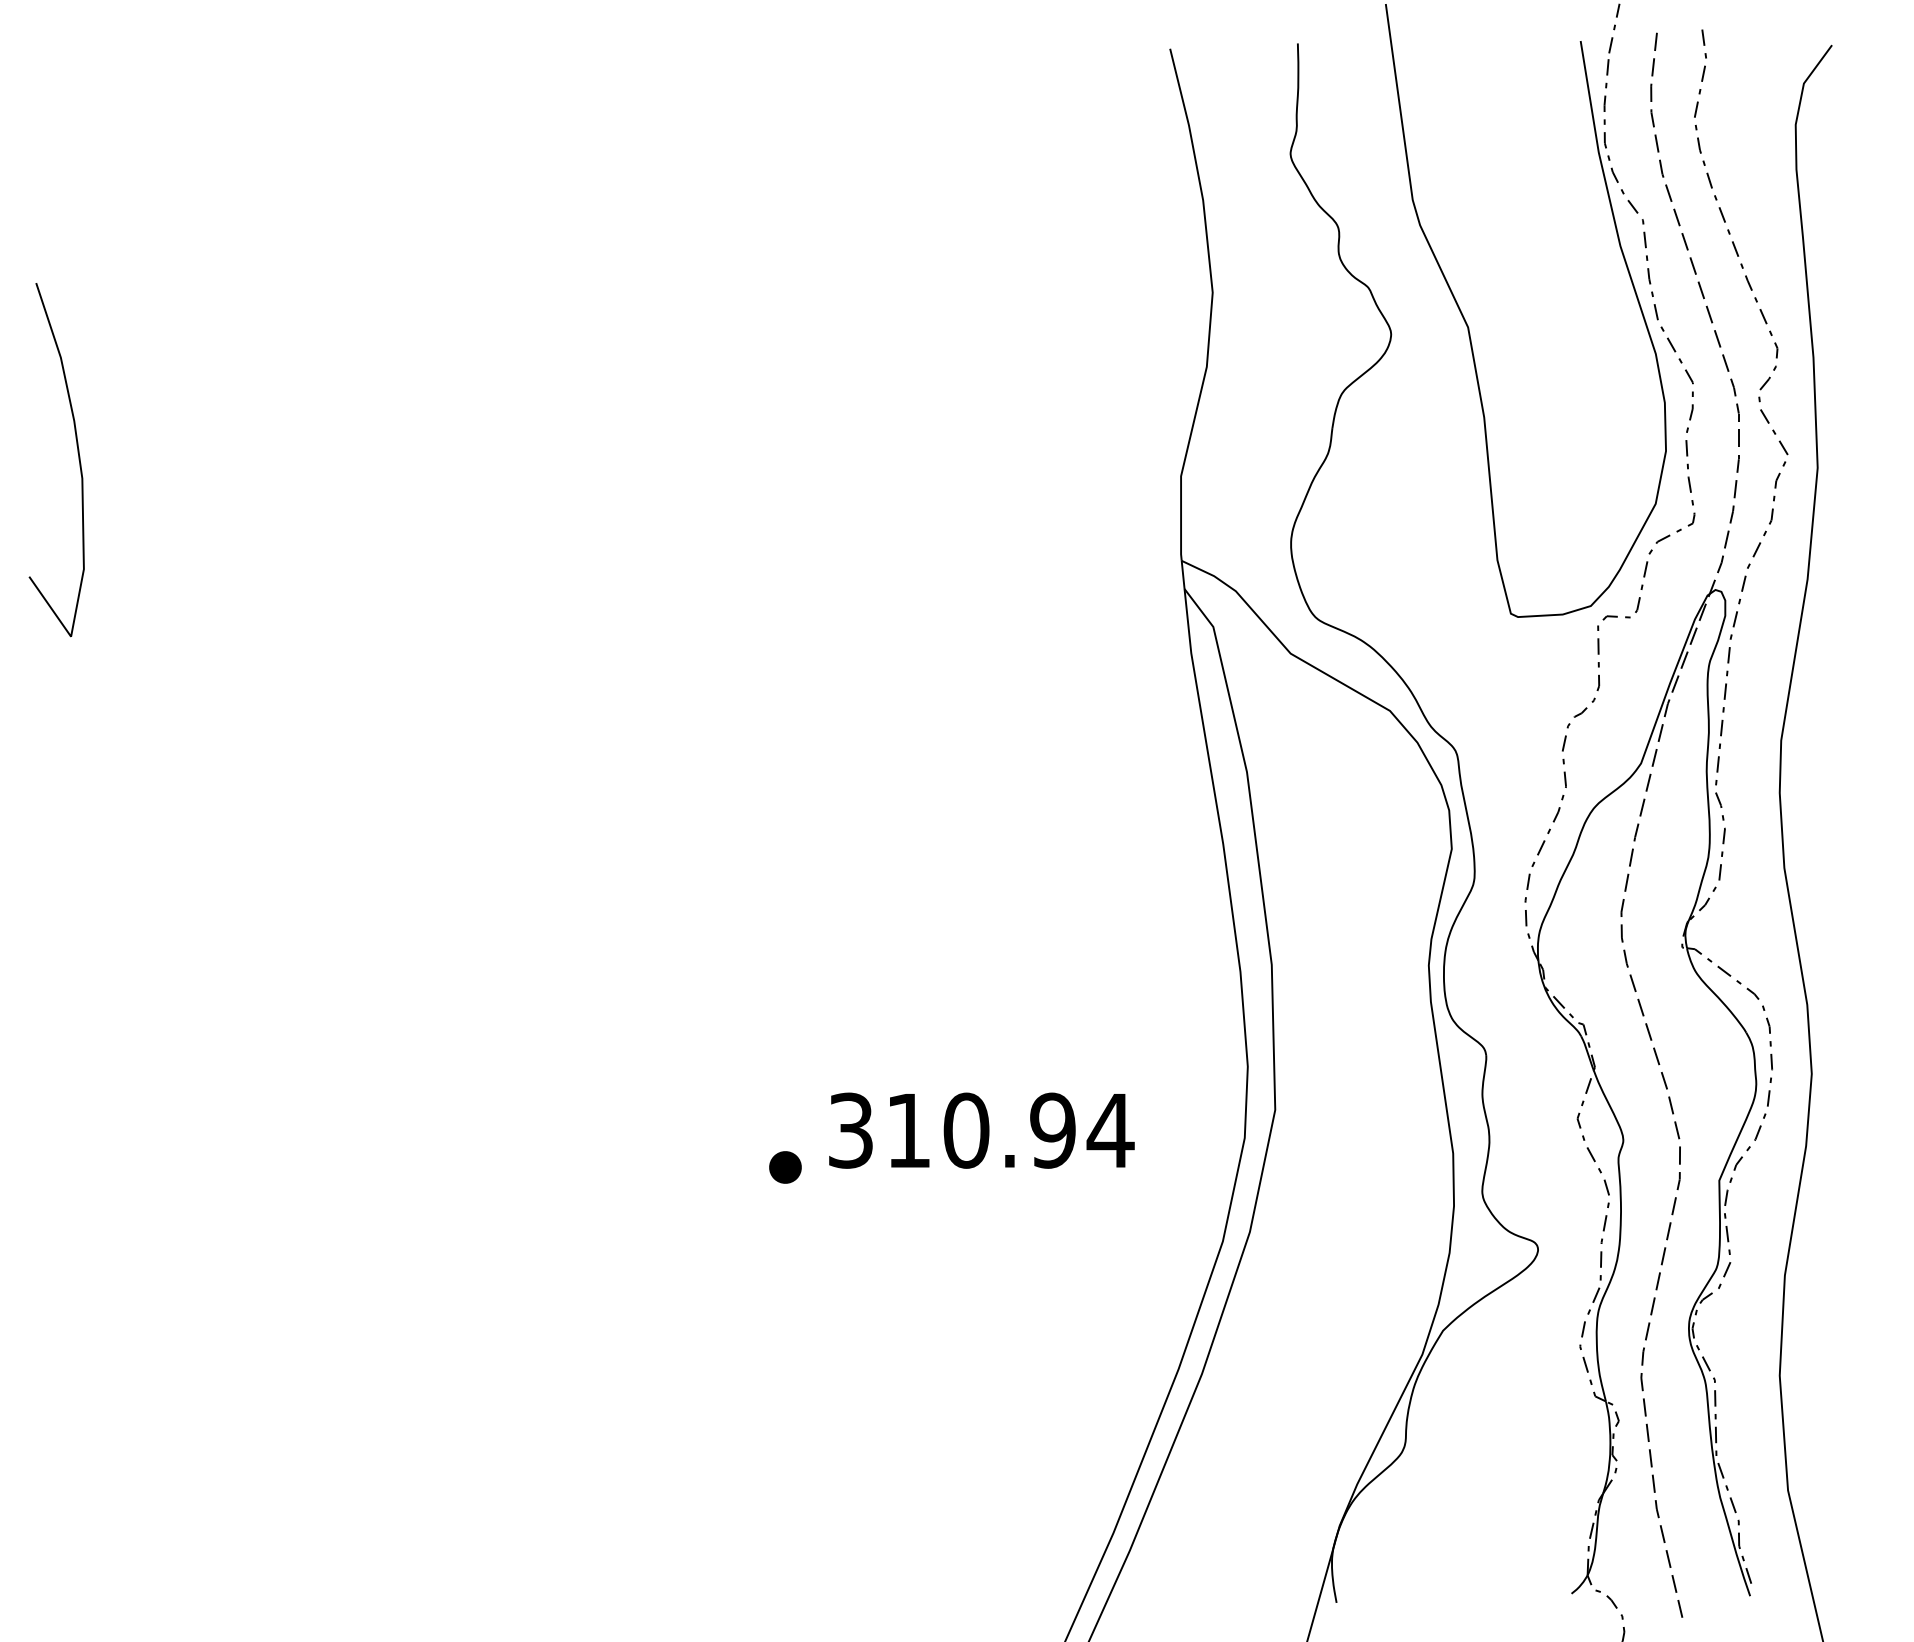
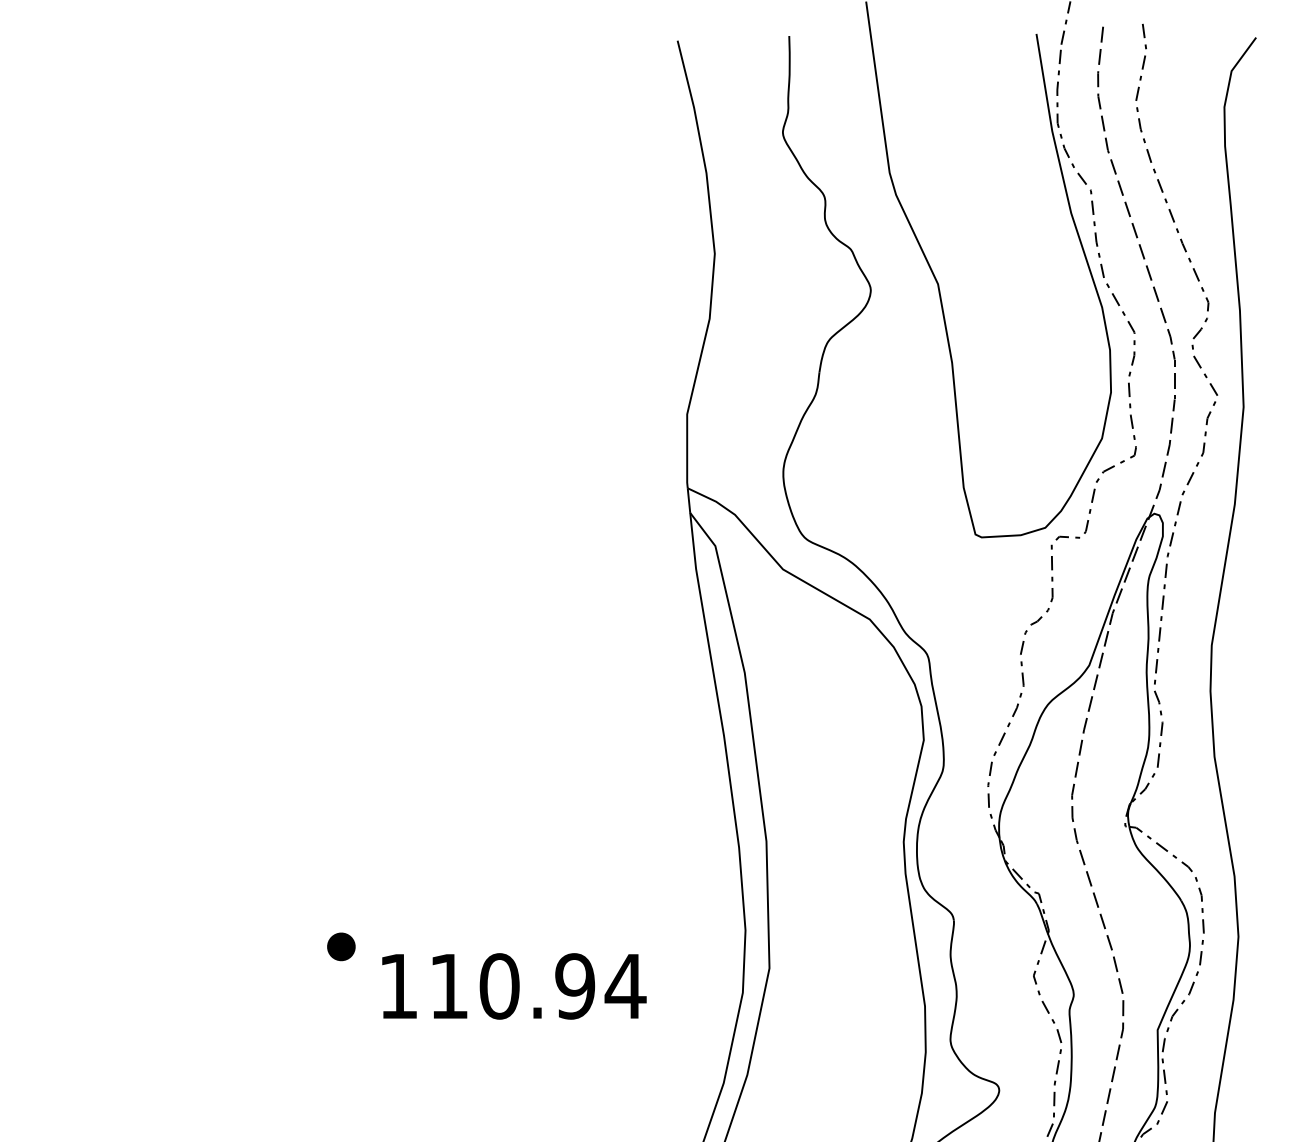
text: (850, 1130) -> (398, 986), 310.94 -> 110.94
part: (785, 1167) -> (341, 946), moved

